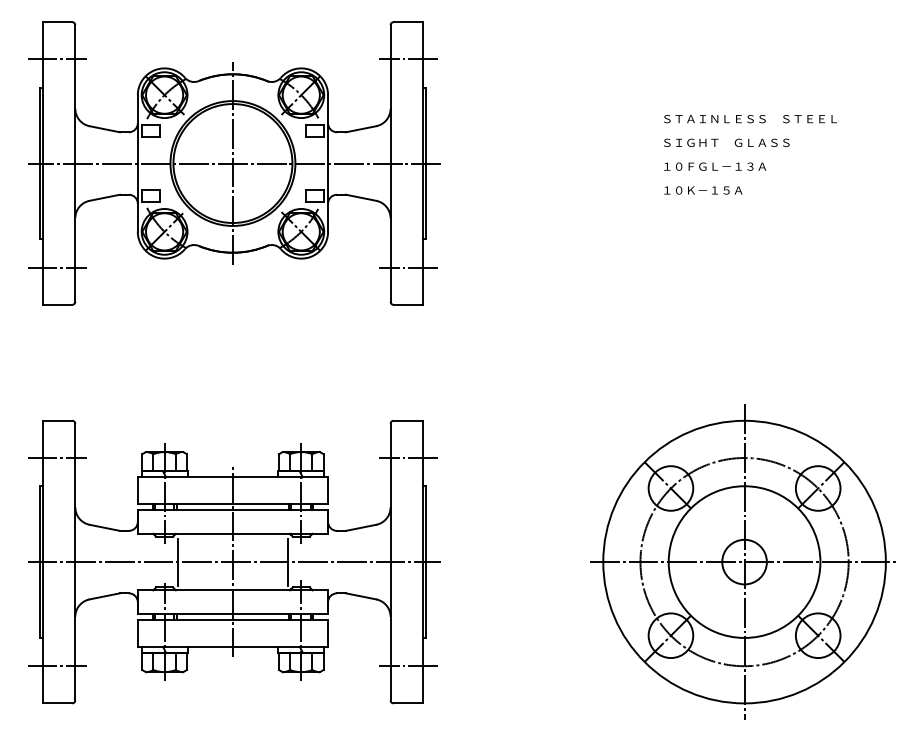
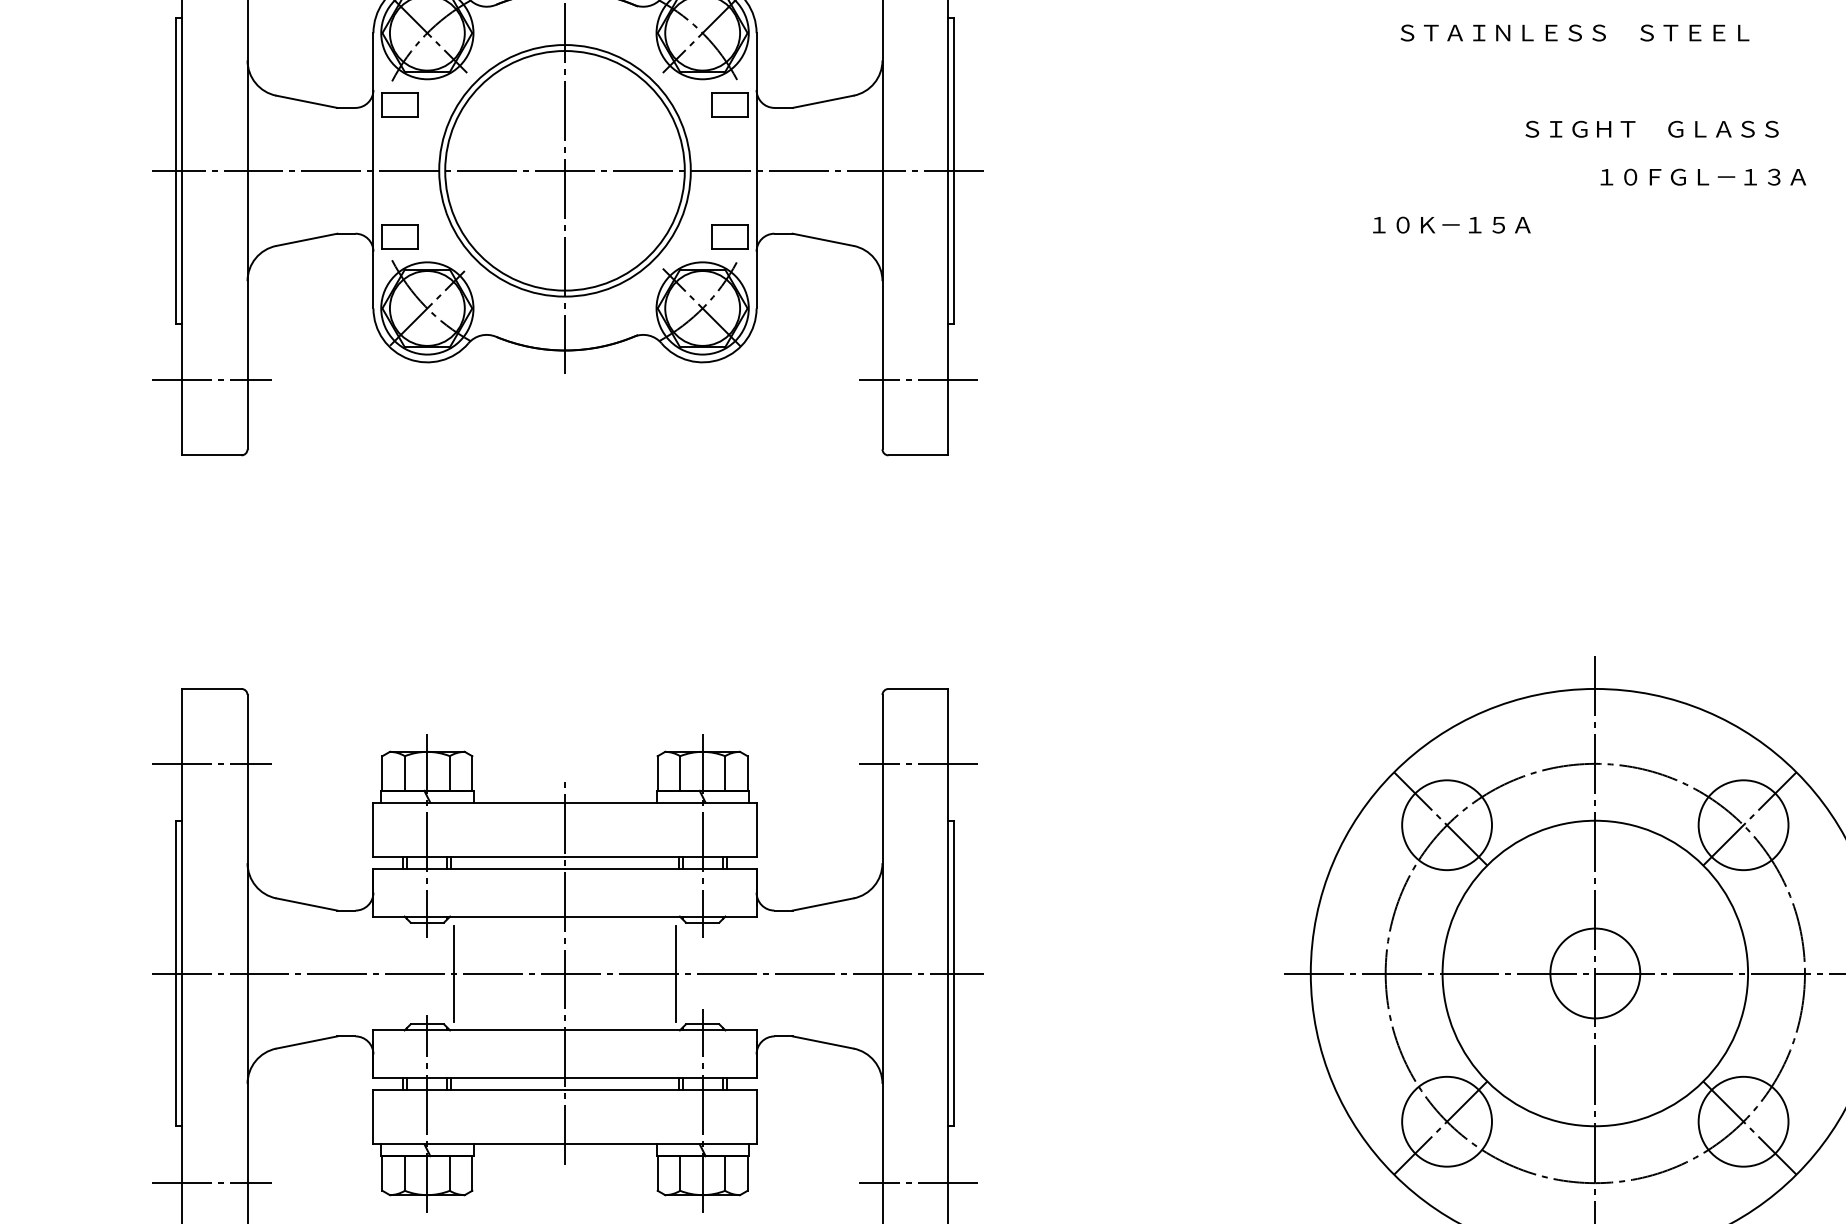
text: (750, 119) -> (1575, 33), moved
text: (726, 142) -> (1651, 128), moved
text: (715, 166) -> (1703, 176), moved
text: (703, 190) -> (1452, 225), moved

